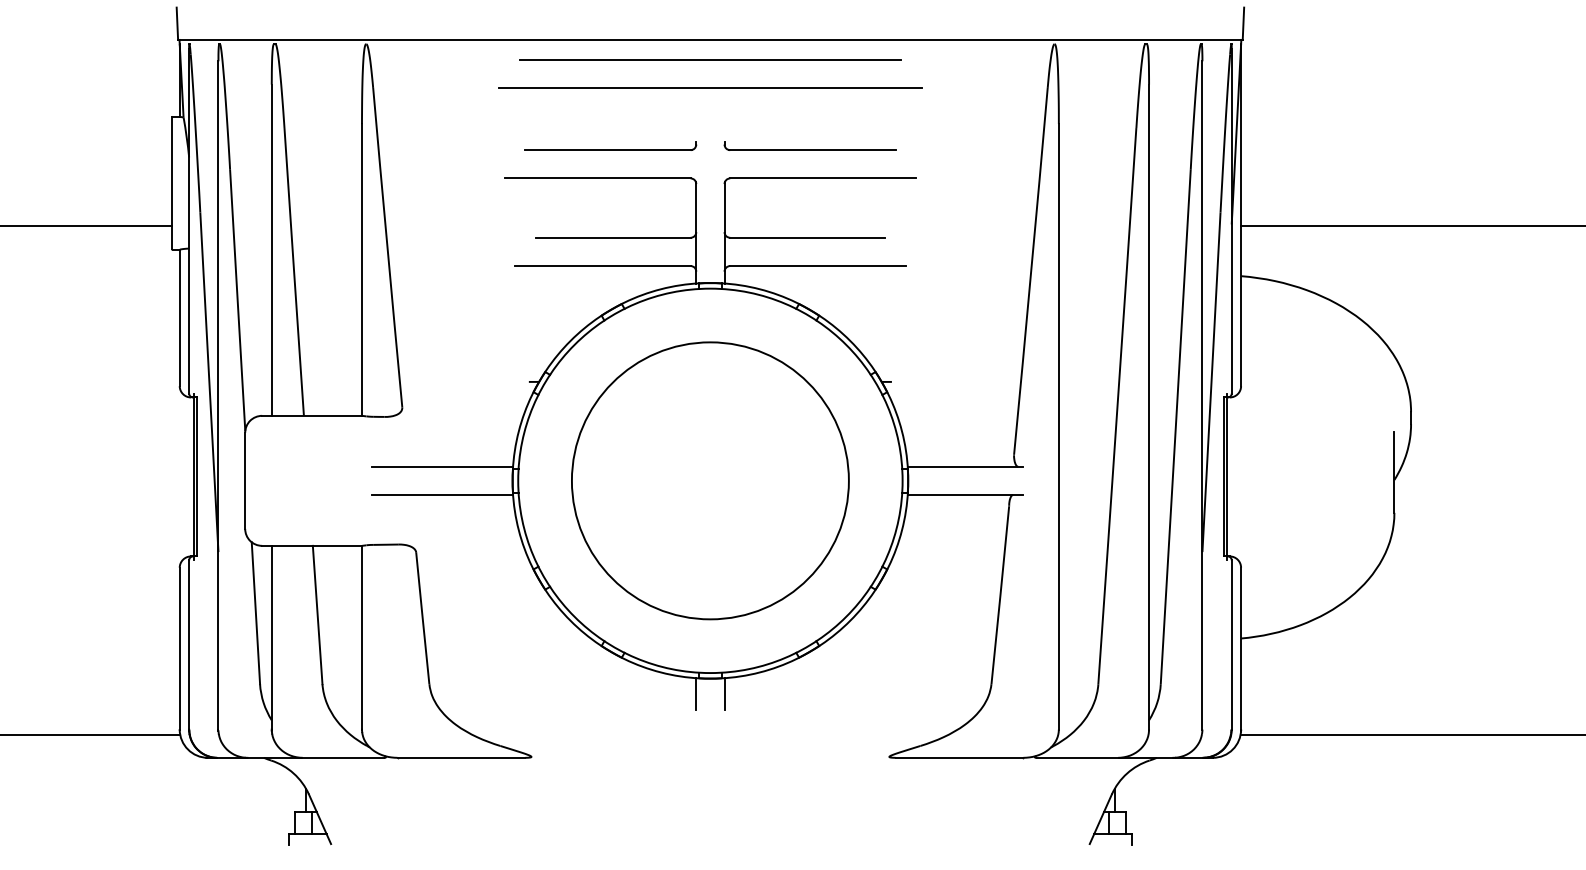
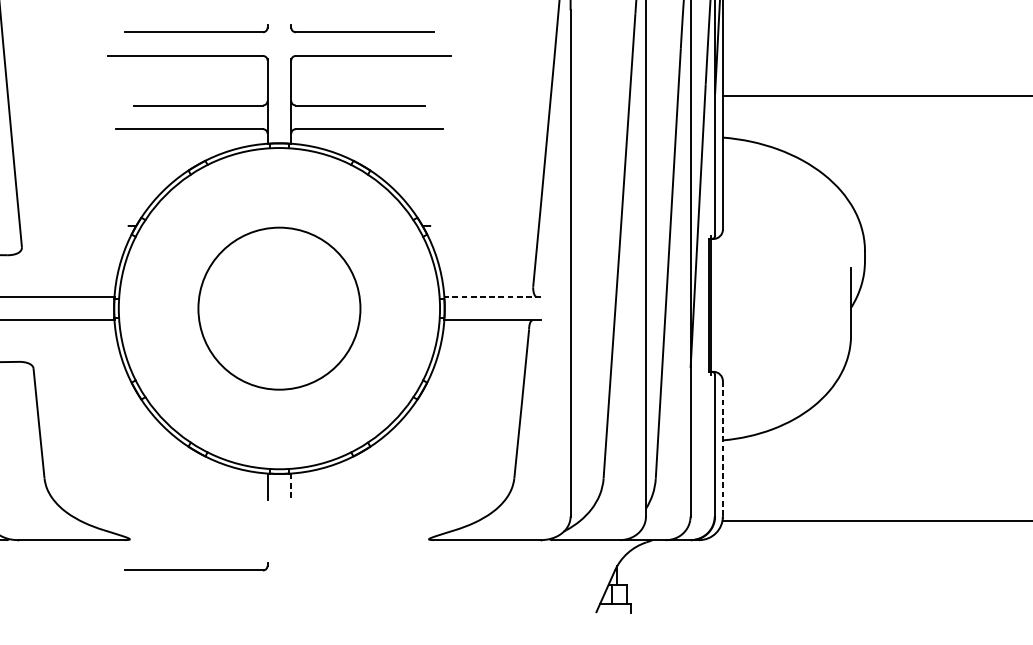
line: (965, 466) -> (492, 296), solid -> dashed
circle: (710, 480) -> (279, 308), size x0.7
line: (1241, 648) -> (723, 448), solid -> dashed
line: (724, 694) -> (291, 487), solid -> dashed
part: (610, 789) -> (195, 566), added

